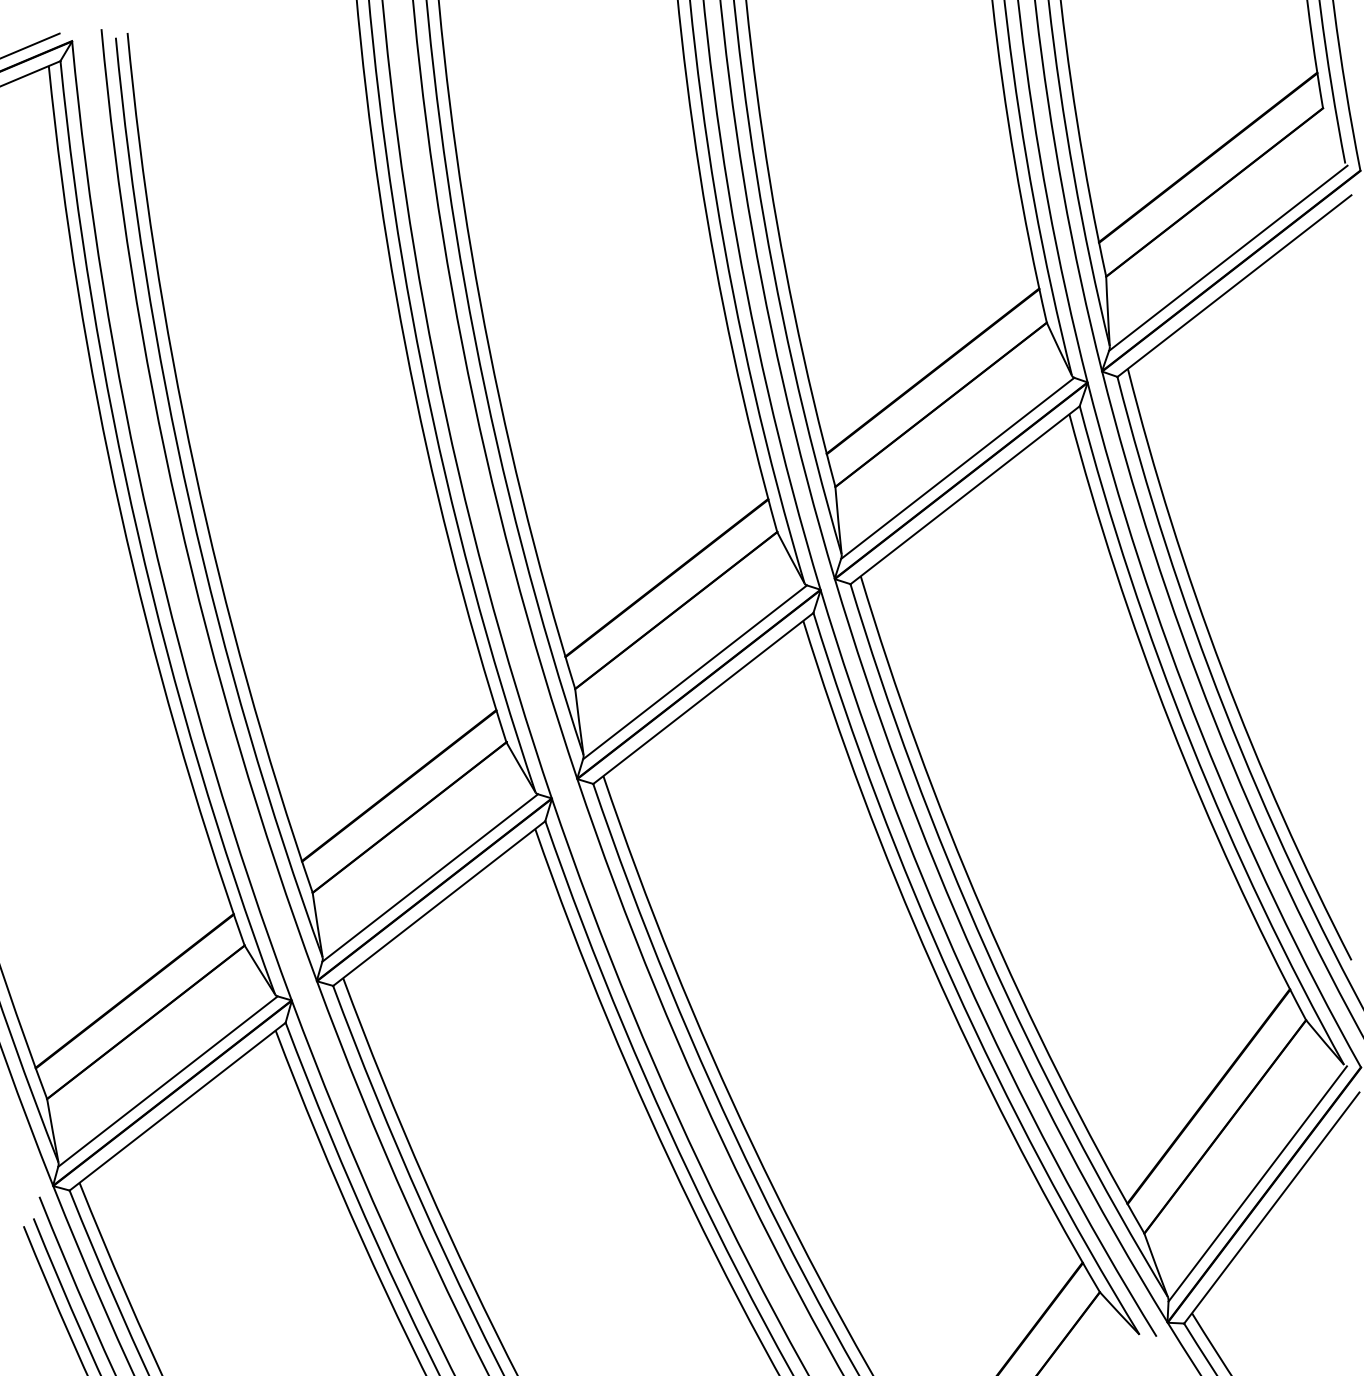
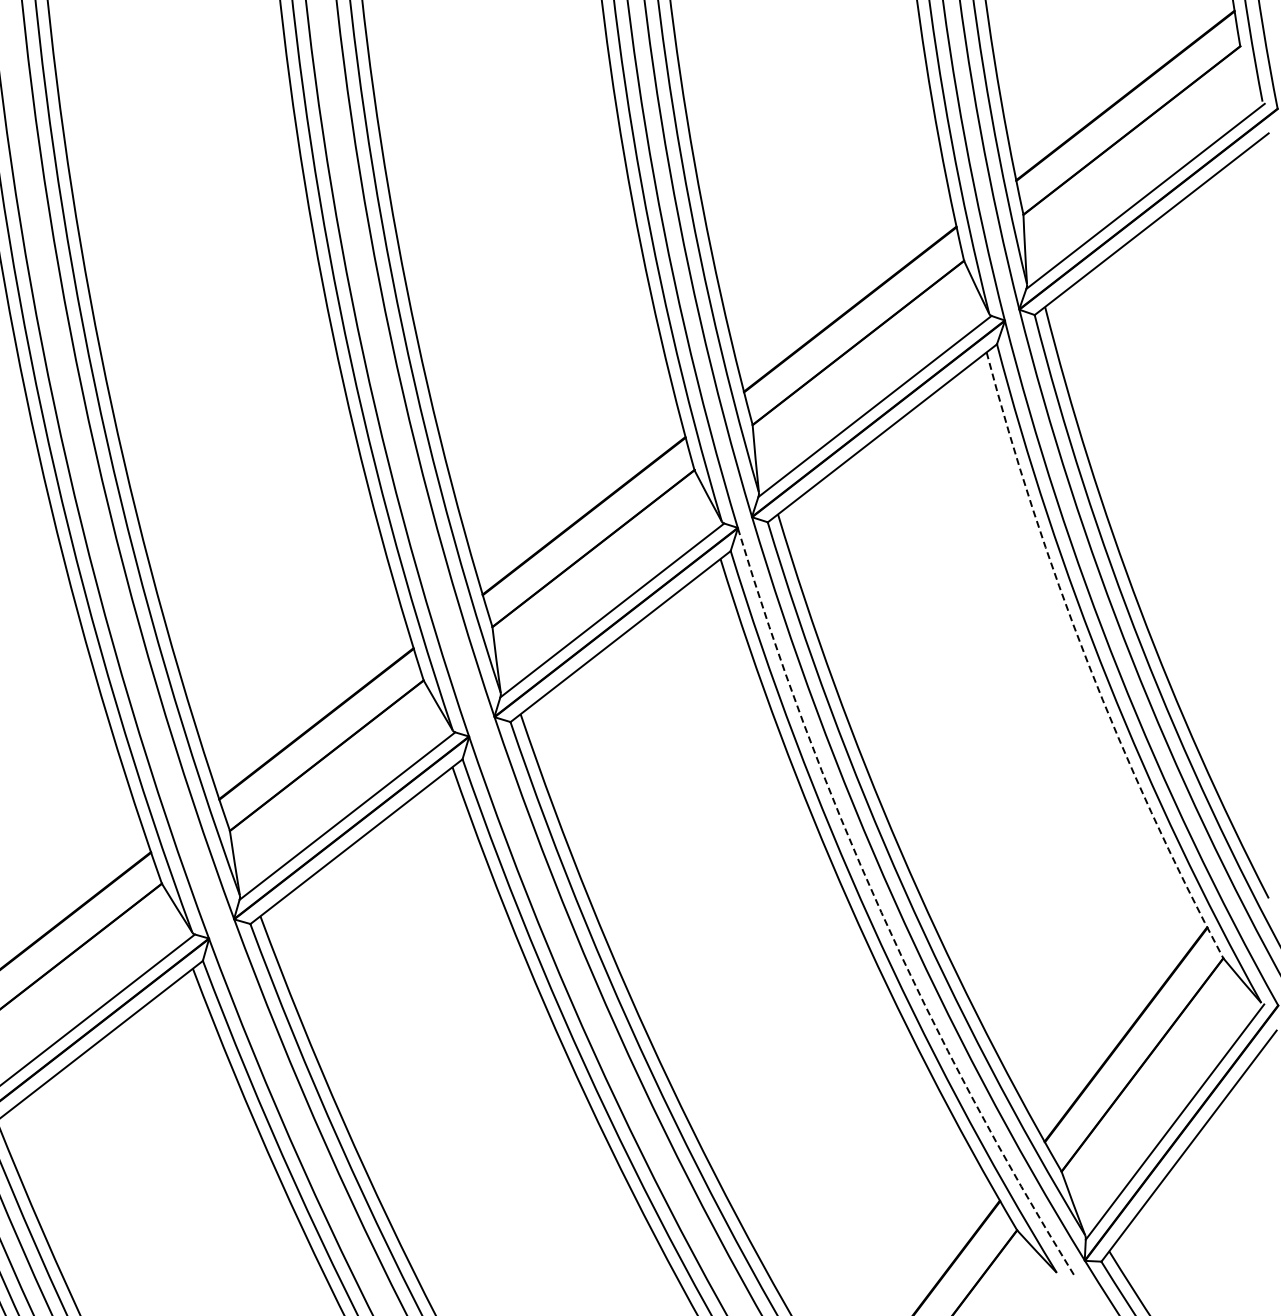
arc: (1170, 724) -> (1087, 662), solid -> dashed
arc: (964, 974) -> (881, 912), solid -> dashed

